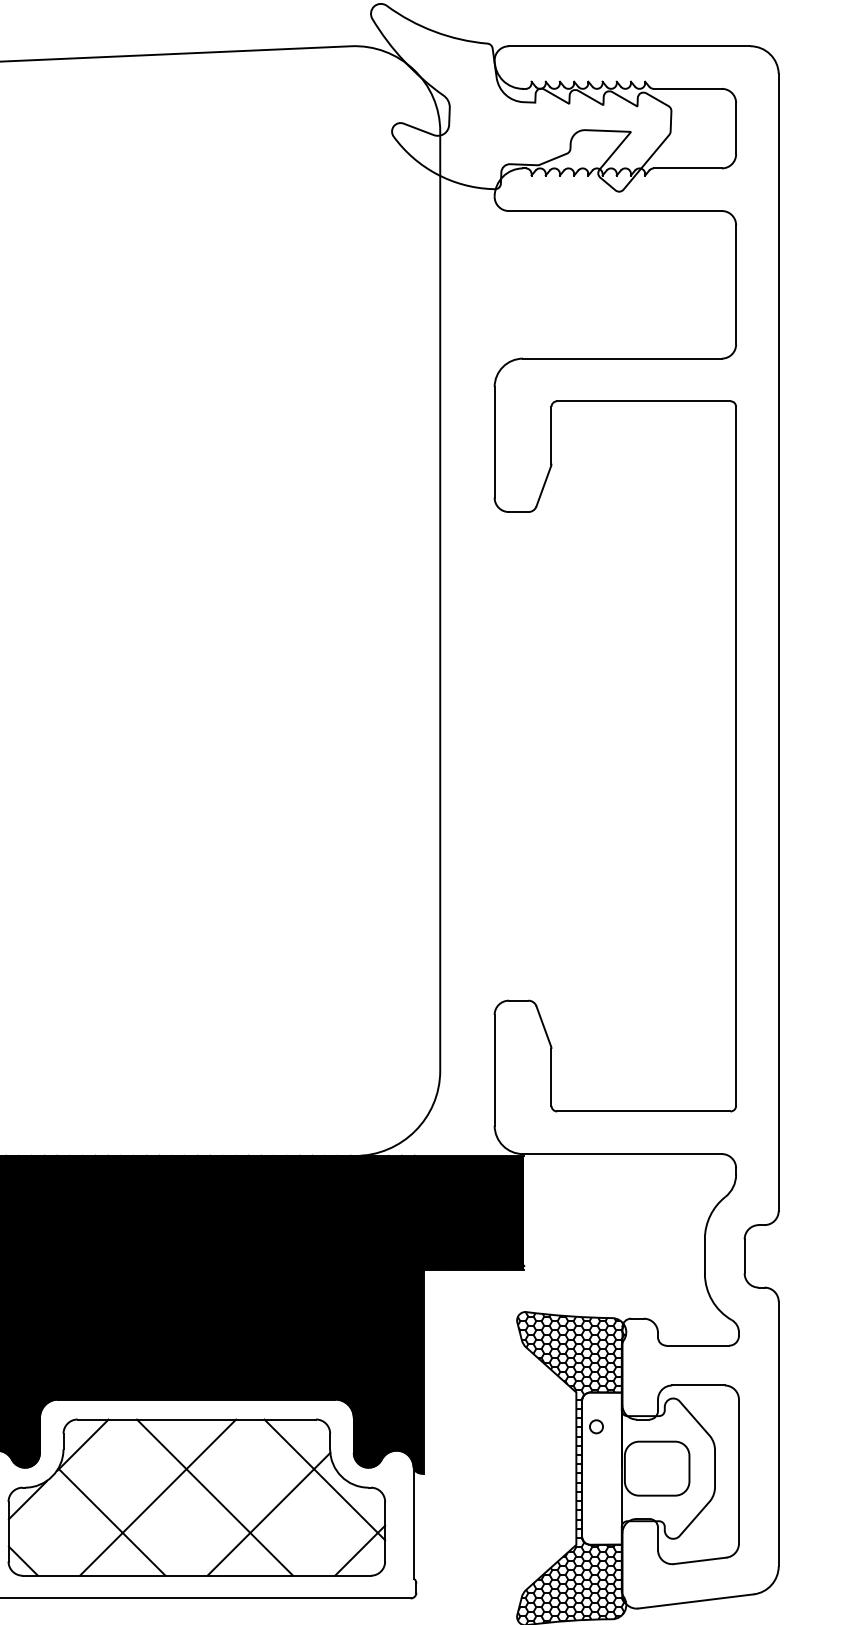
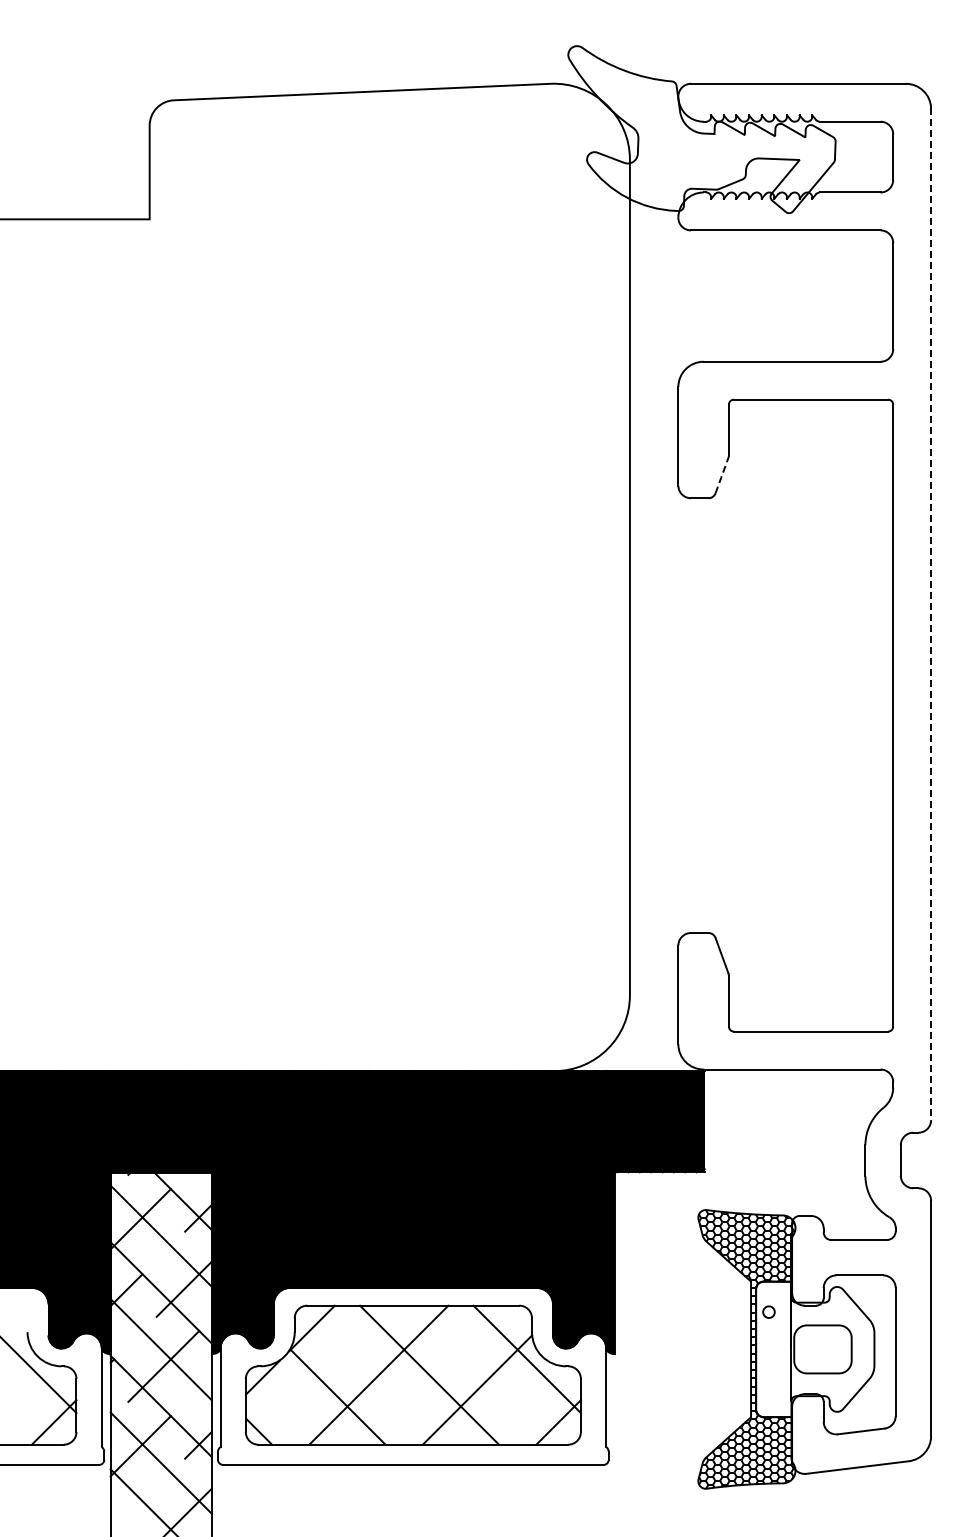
line: (544, 486) -> (722, 475), solid -> dashed
line: (779, 642) -> (931, 614), solid -> dashed

